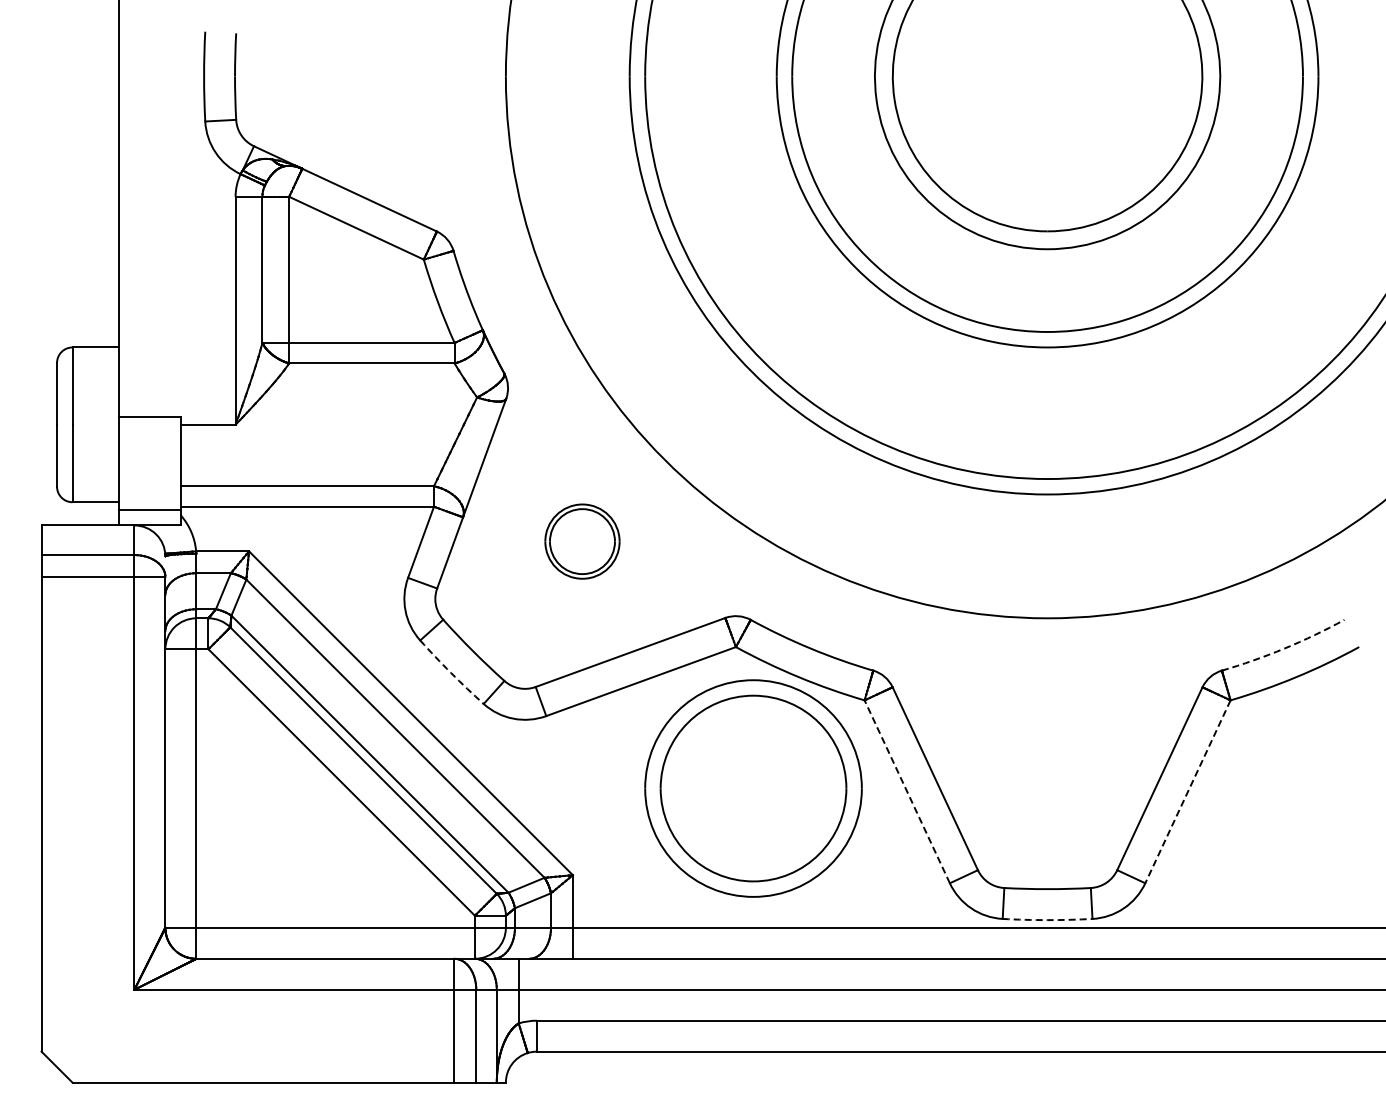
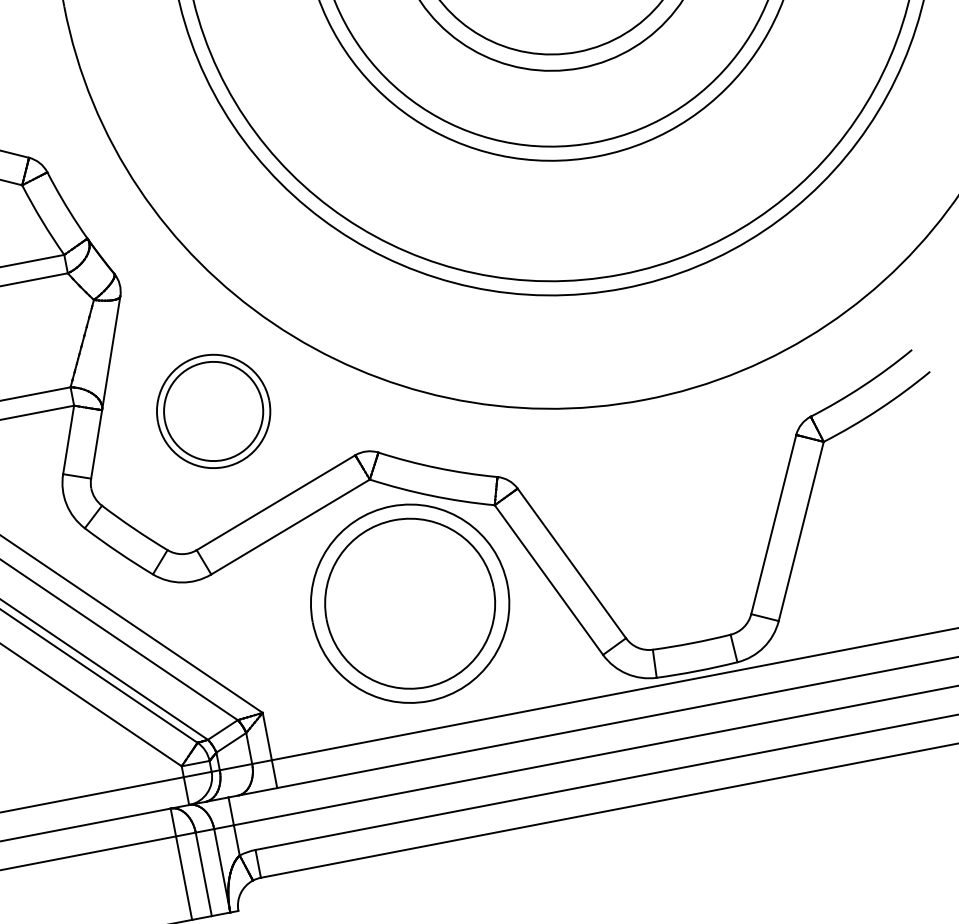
part: (582, 541) -> (213, 411), size x1.67
arc: (1284, 648) -> (863, 385), dashed -> solid
arc: (451, 673) -> (118, 552), dashed -> solid
line: (907, 791) -> (549, 579), dashed -> solid
line: (1187, 791) -> (800, 531), dashed -> solid
arc: (1047, 920) -> (697, 671), dashed -> solid

